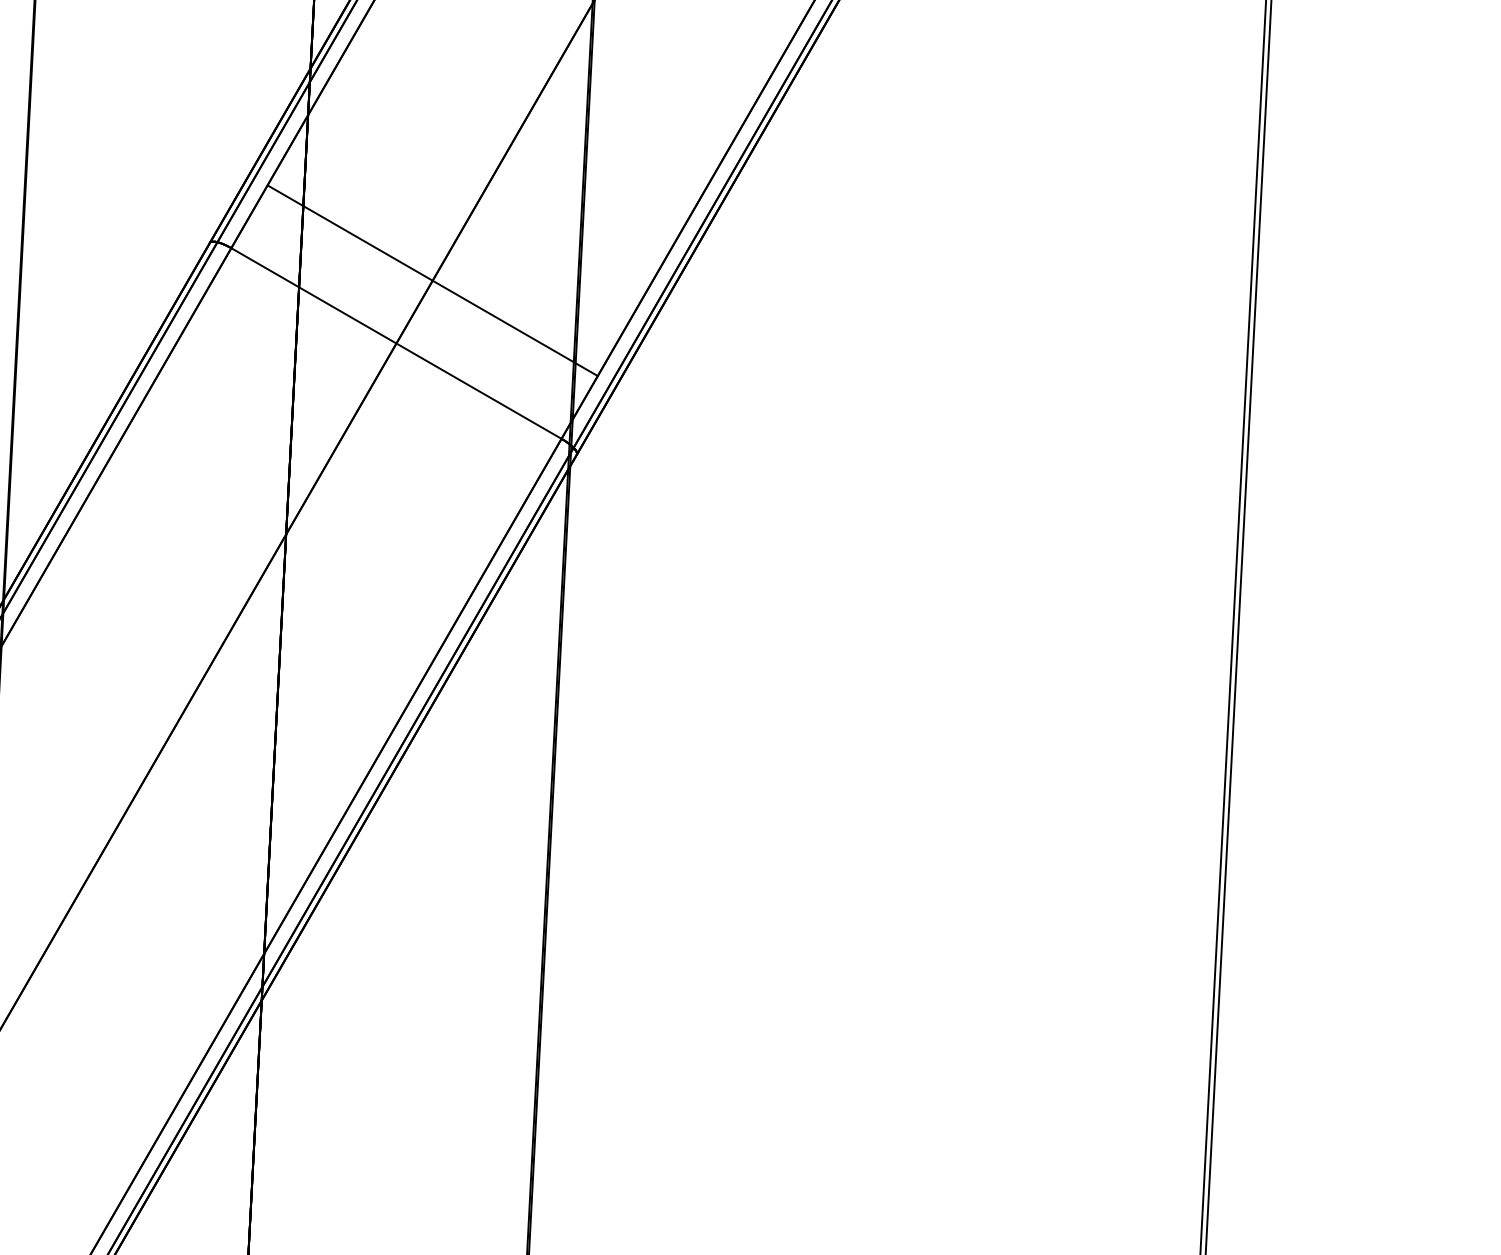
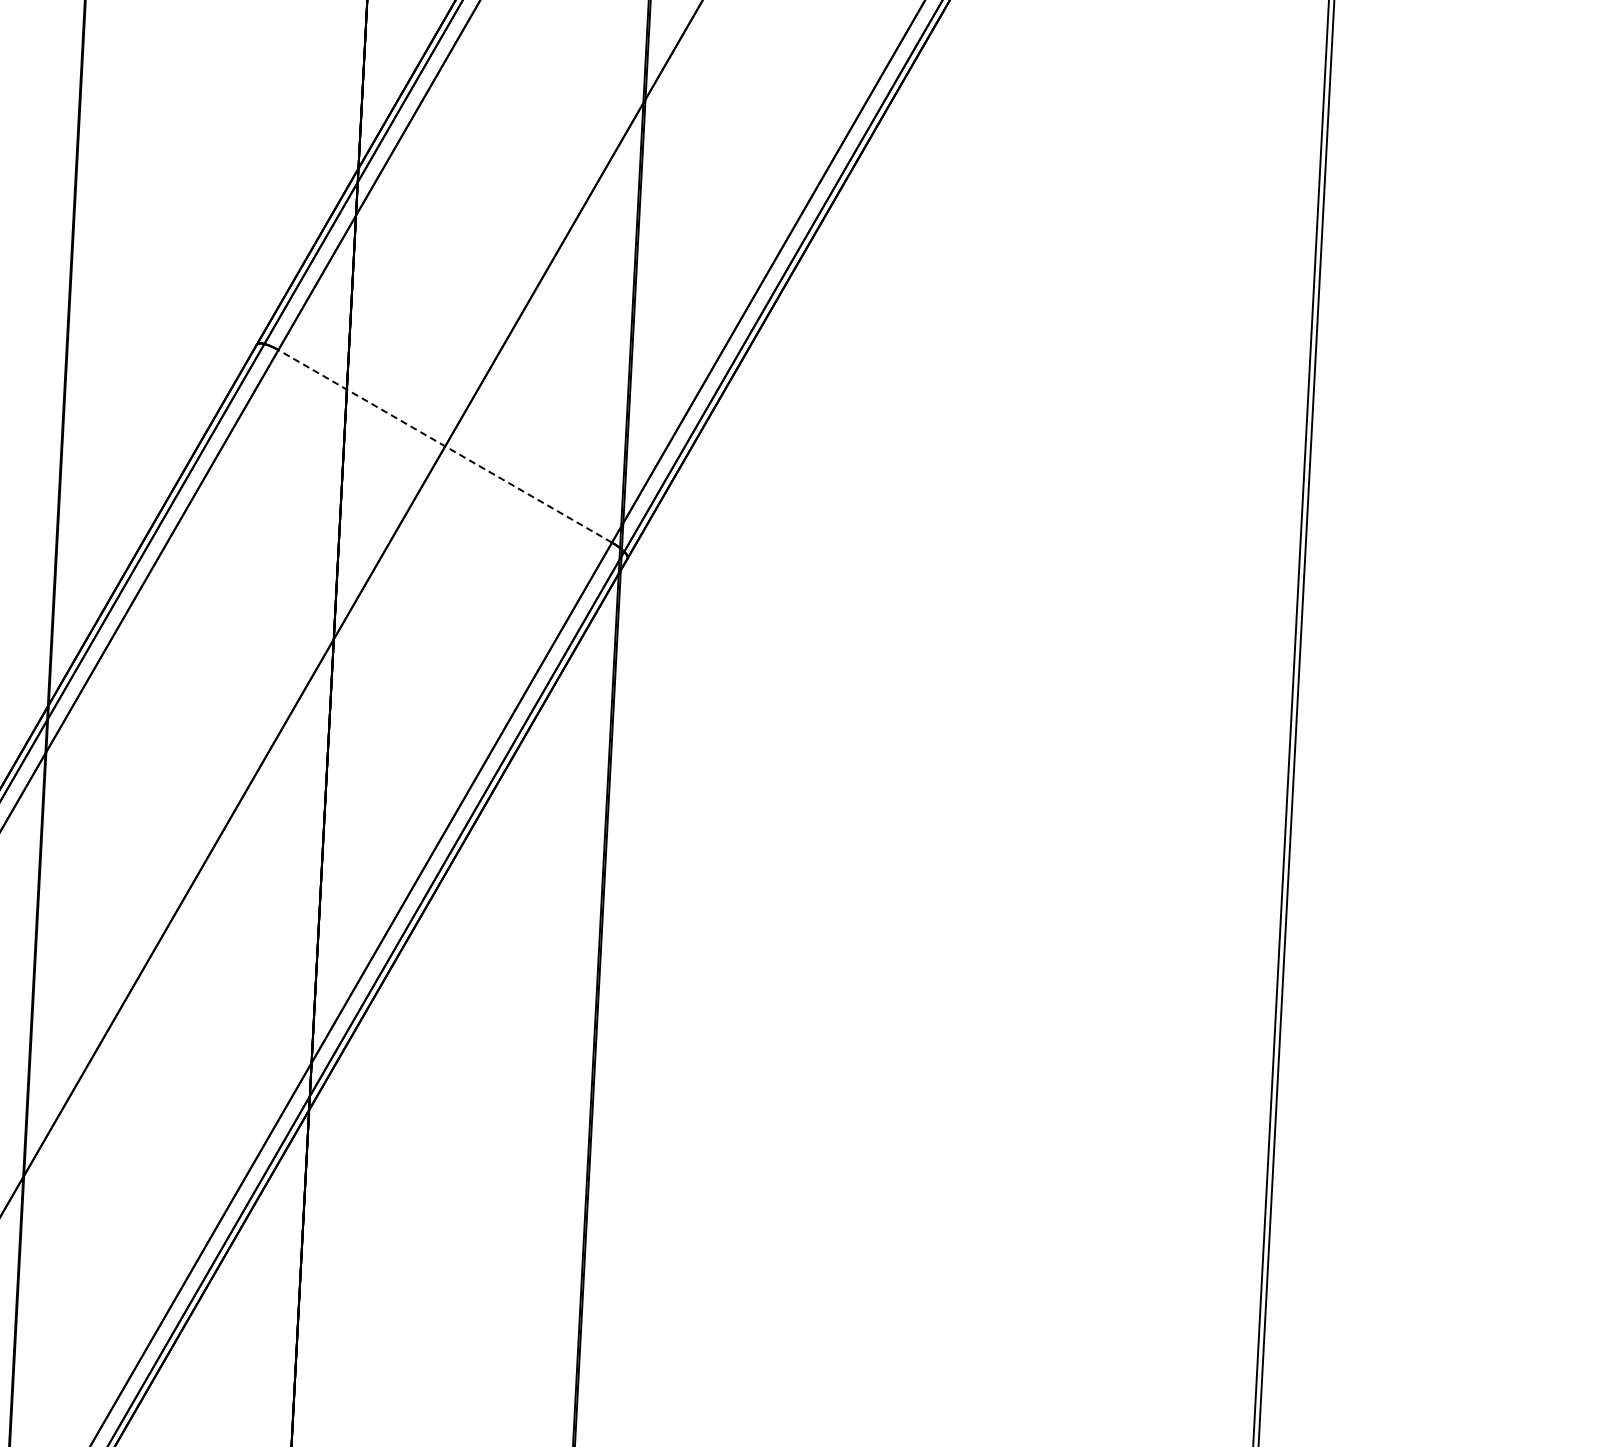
line: (432, 280) -> (481, 382), removed
line: (396, 343) -> (445, 446), solid -> dashed

